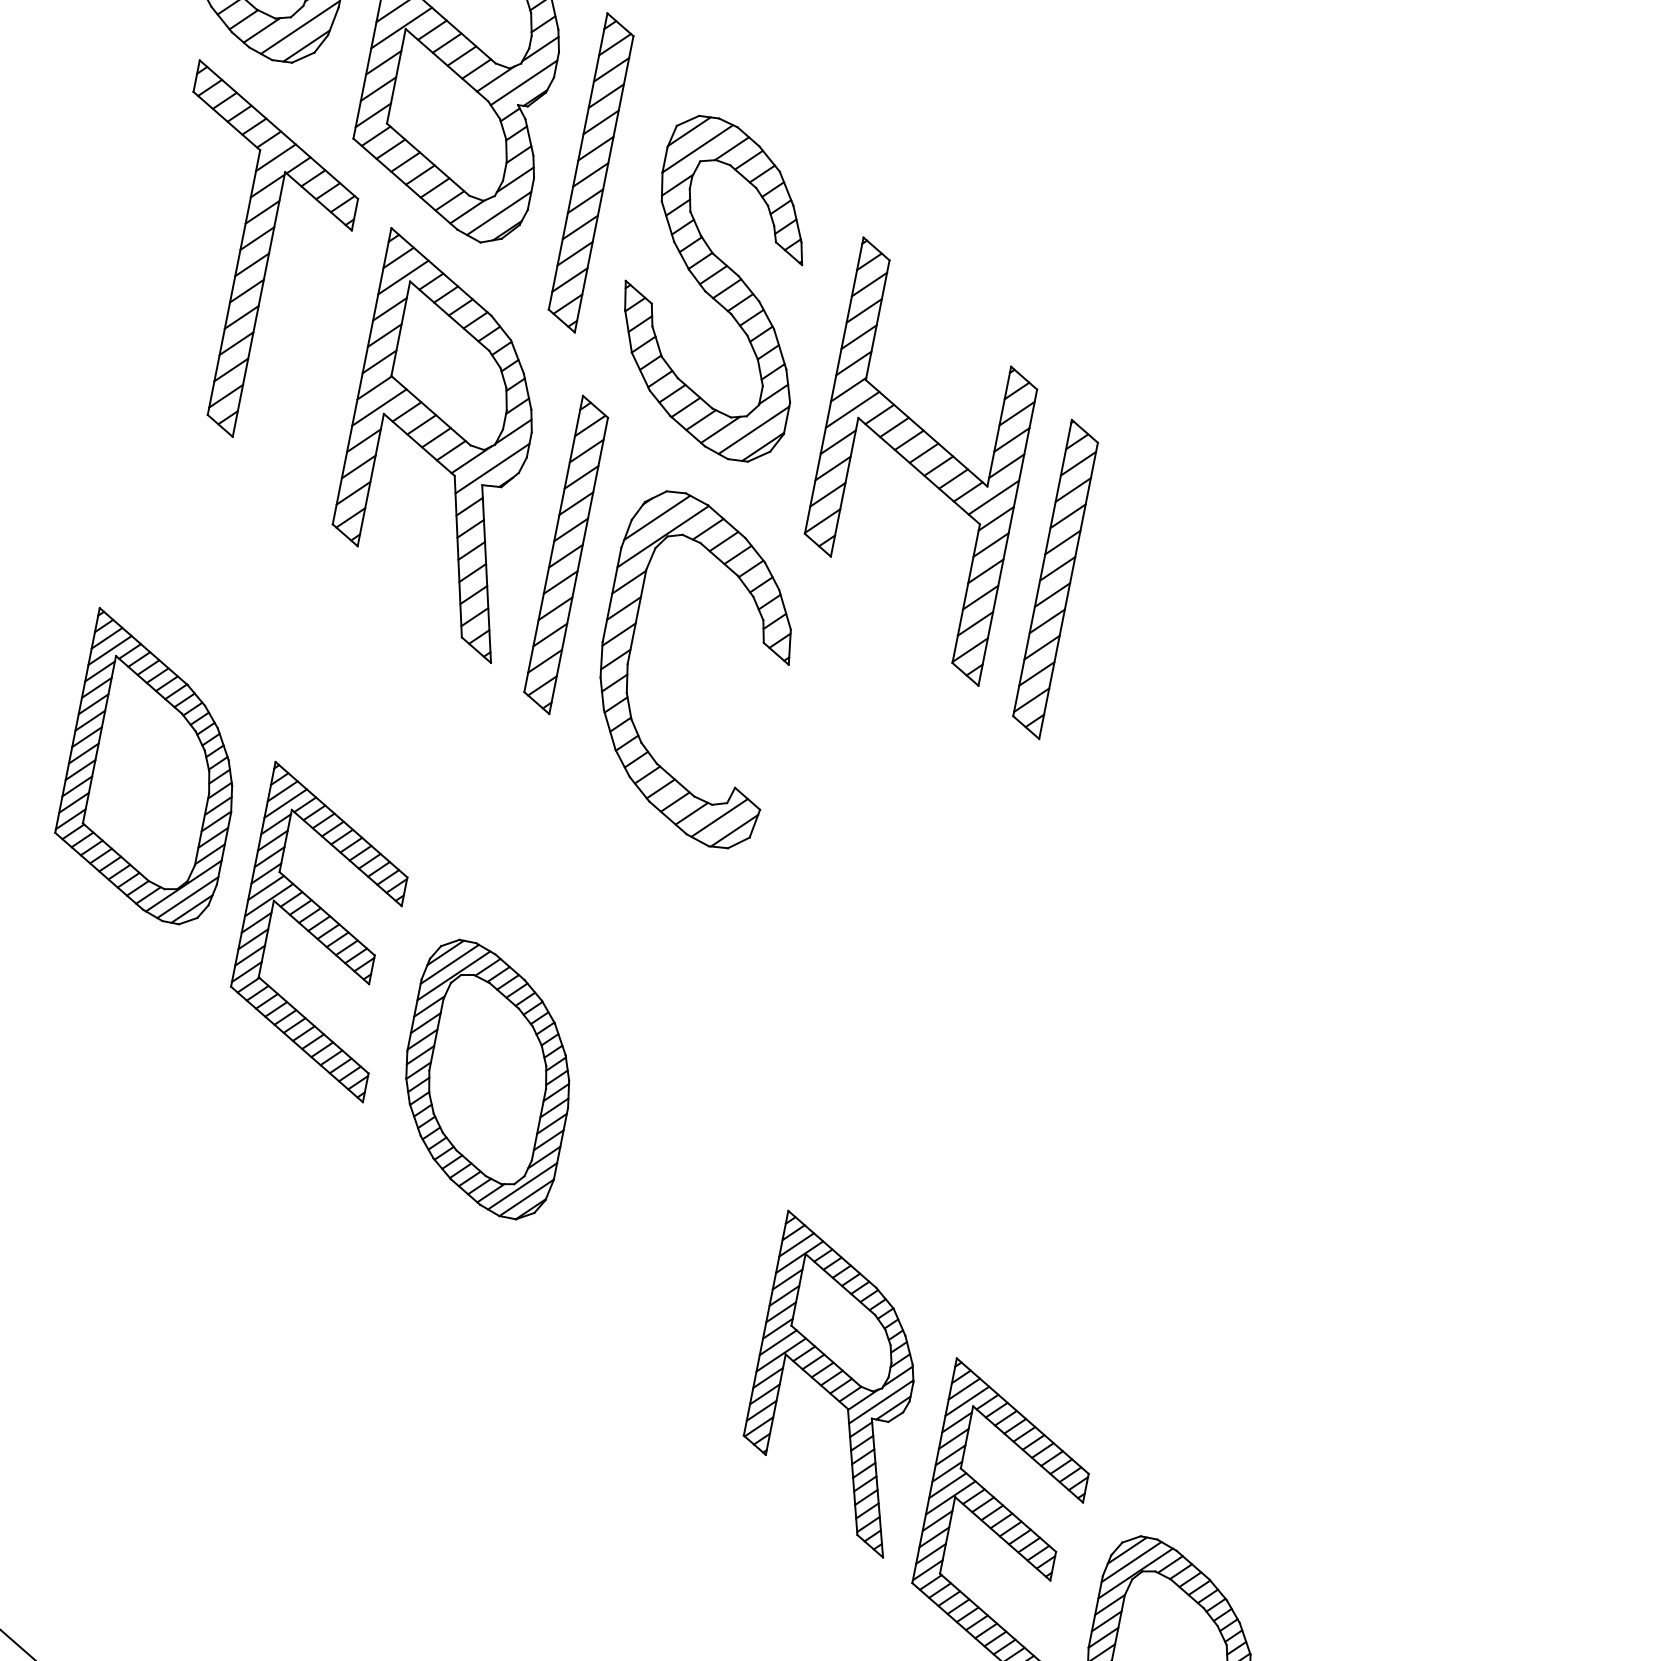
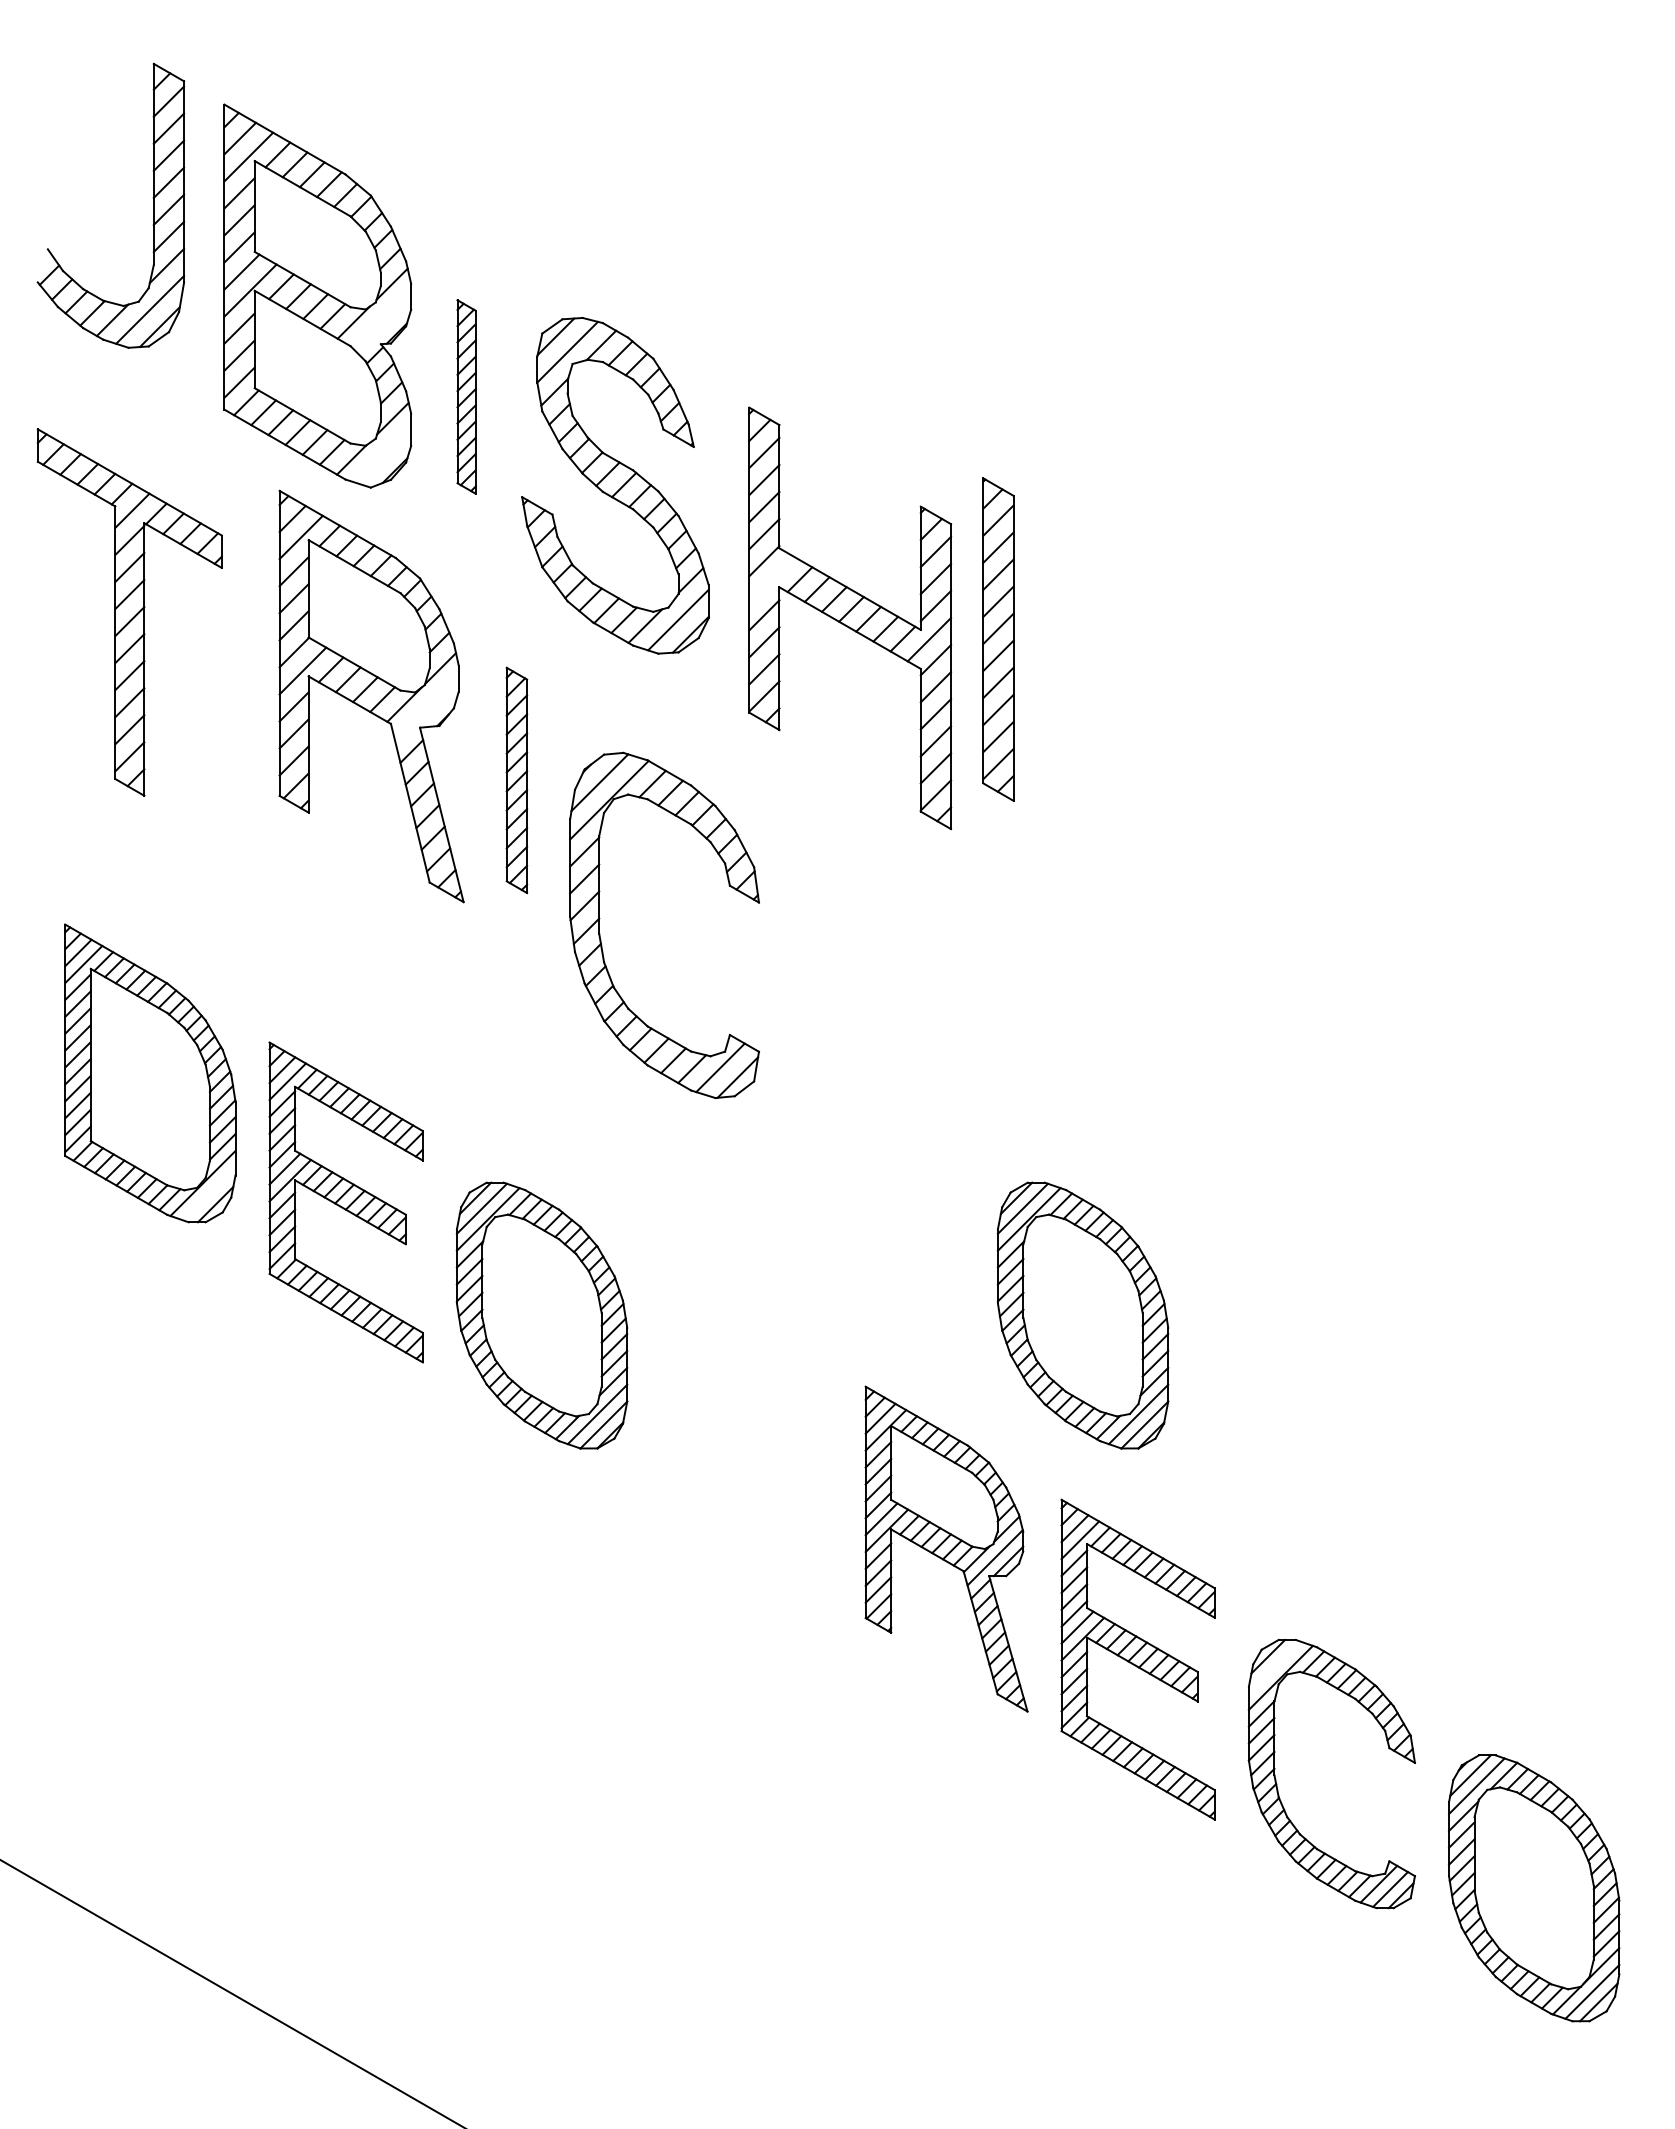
line: (524, 82) -> (382, 320), removed
part: (591, 172) -> (466, 396), size x0.6
line: (499, 212) -> (383, 454), removed
part: (253, 255) -> (129, 612), moved
line: (852, 409) -> (772, 580), removed
line: (492, 468) -> (426, 709), removed
part: (565, 554) -> (516, 780), size x0.7
part: (1055, 579) -> (998, 639), moved
part: (631, 649) -> (600, 918), moved
line: (188, 897) -> (209, 1193), removed
part: (1012, 1183) -> (1082, 1315), added
line: (1131, 1562) -> (1274, 1667), removed

